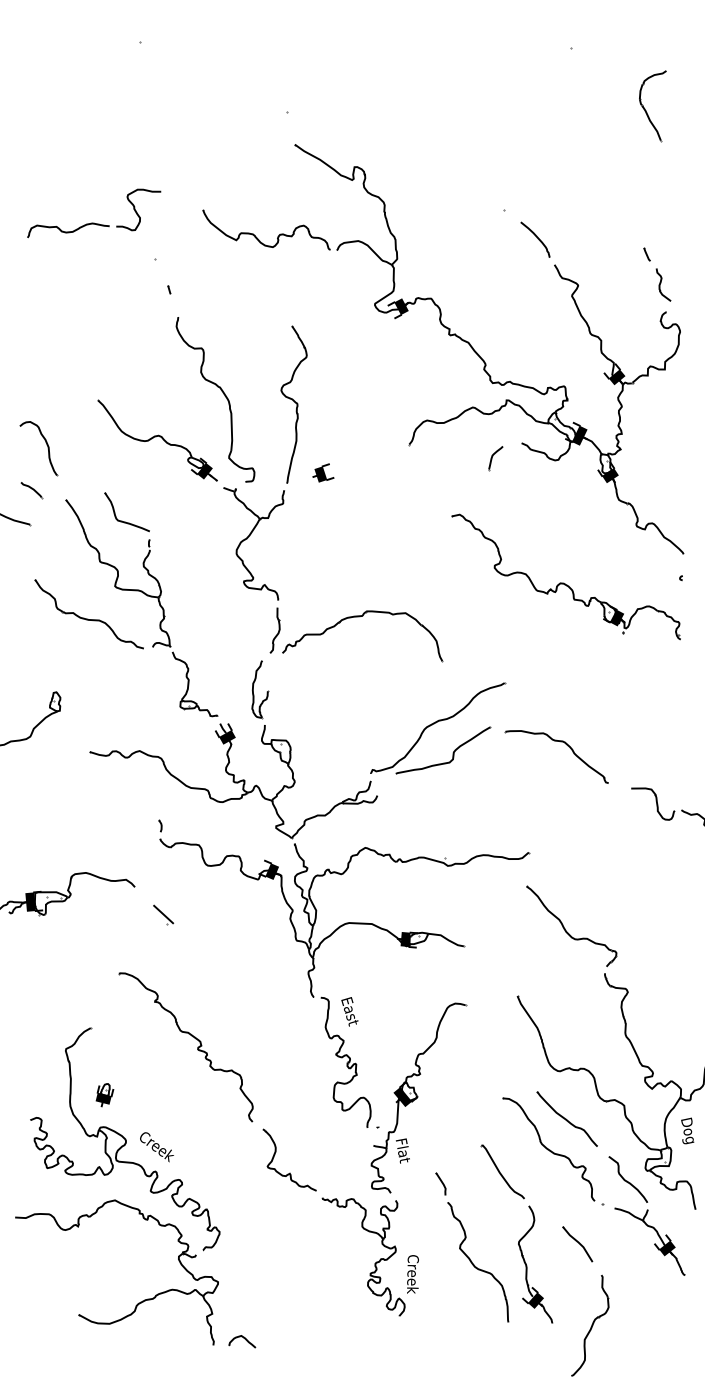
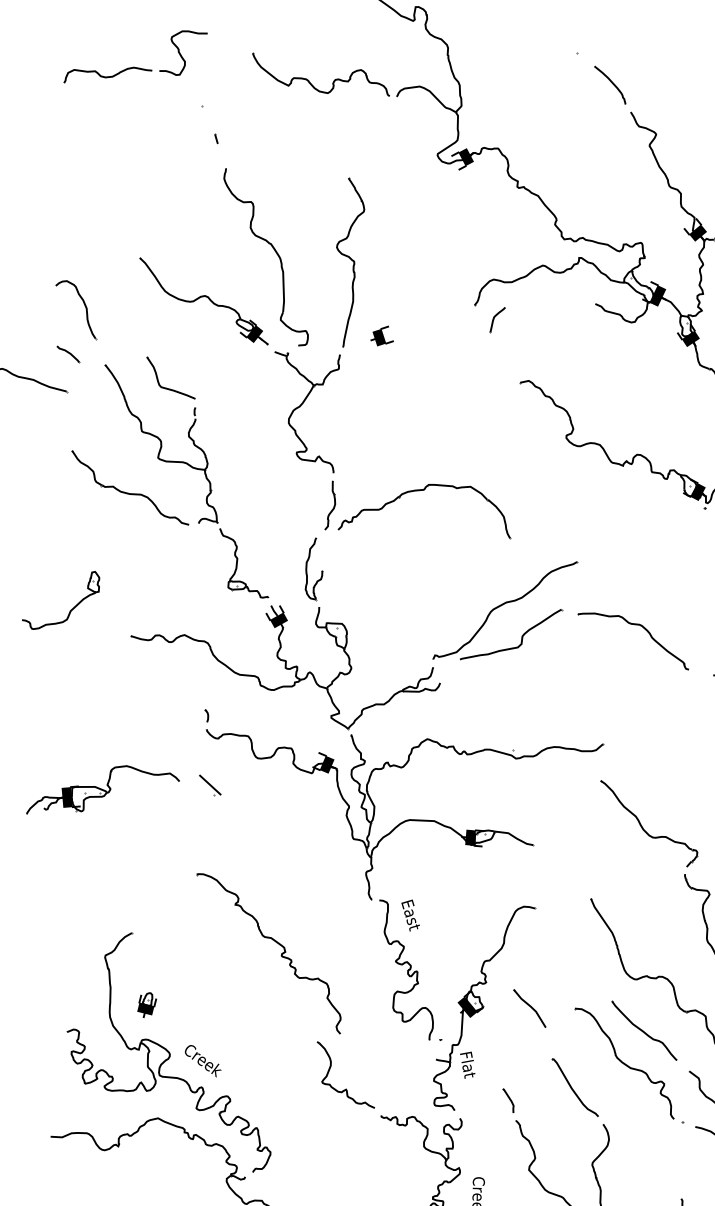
part: (495, 458) -> (497, 320), moved
part: (163, 914) -> (210, 785), moved
part: (197, 1047) -> (281, 953), moved
part: (577, 1244) -> (529, 1008), moved

